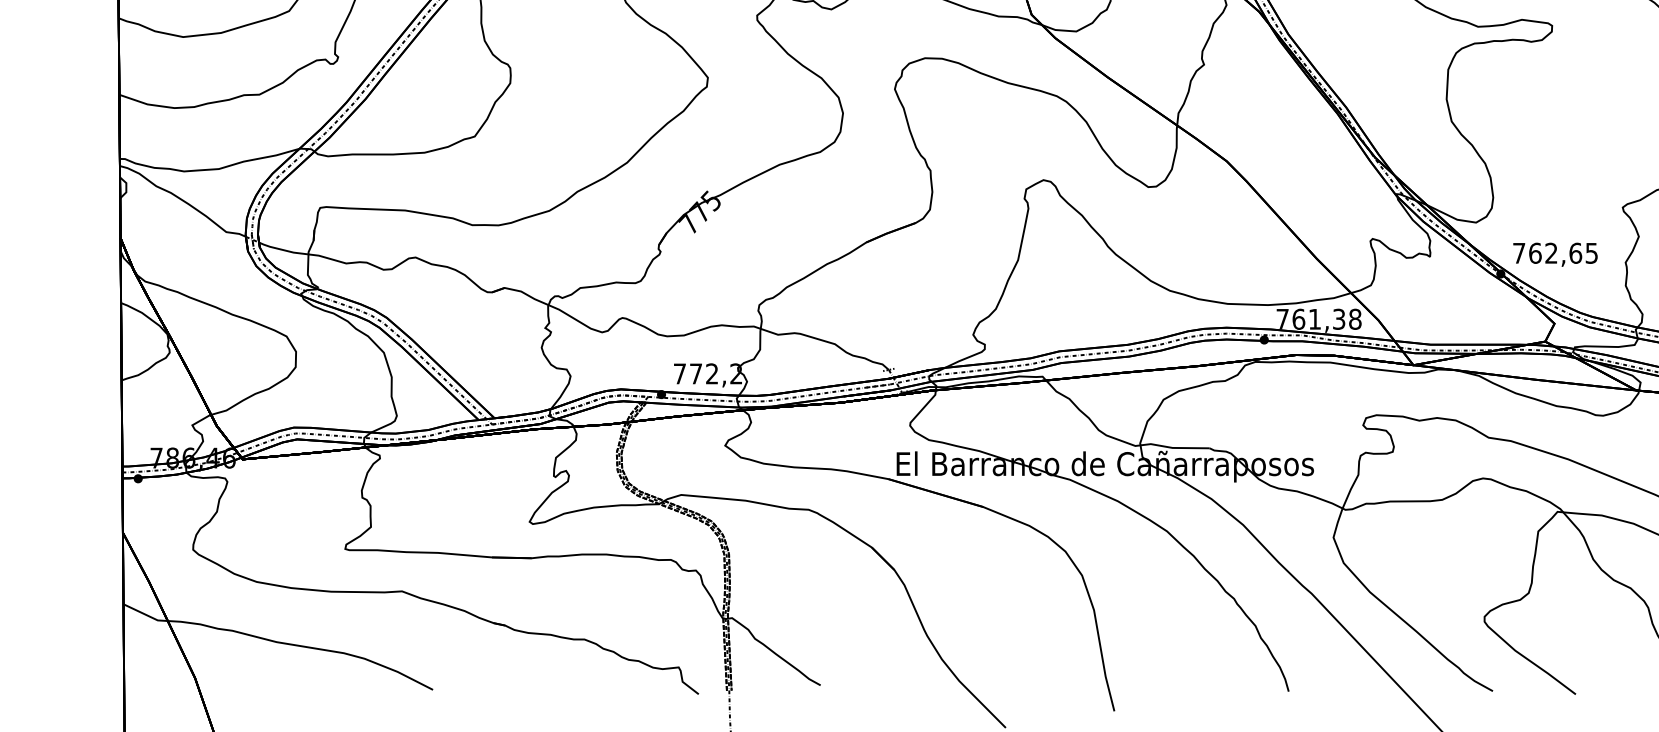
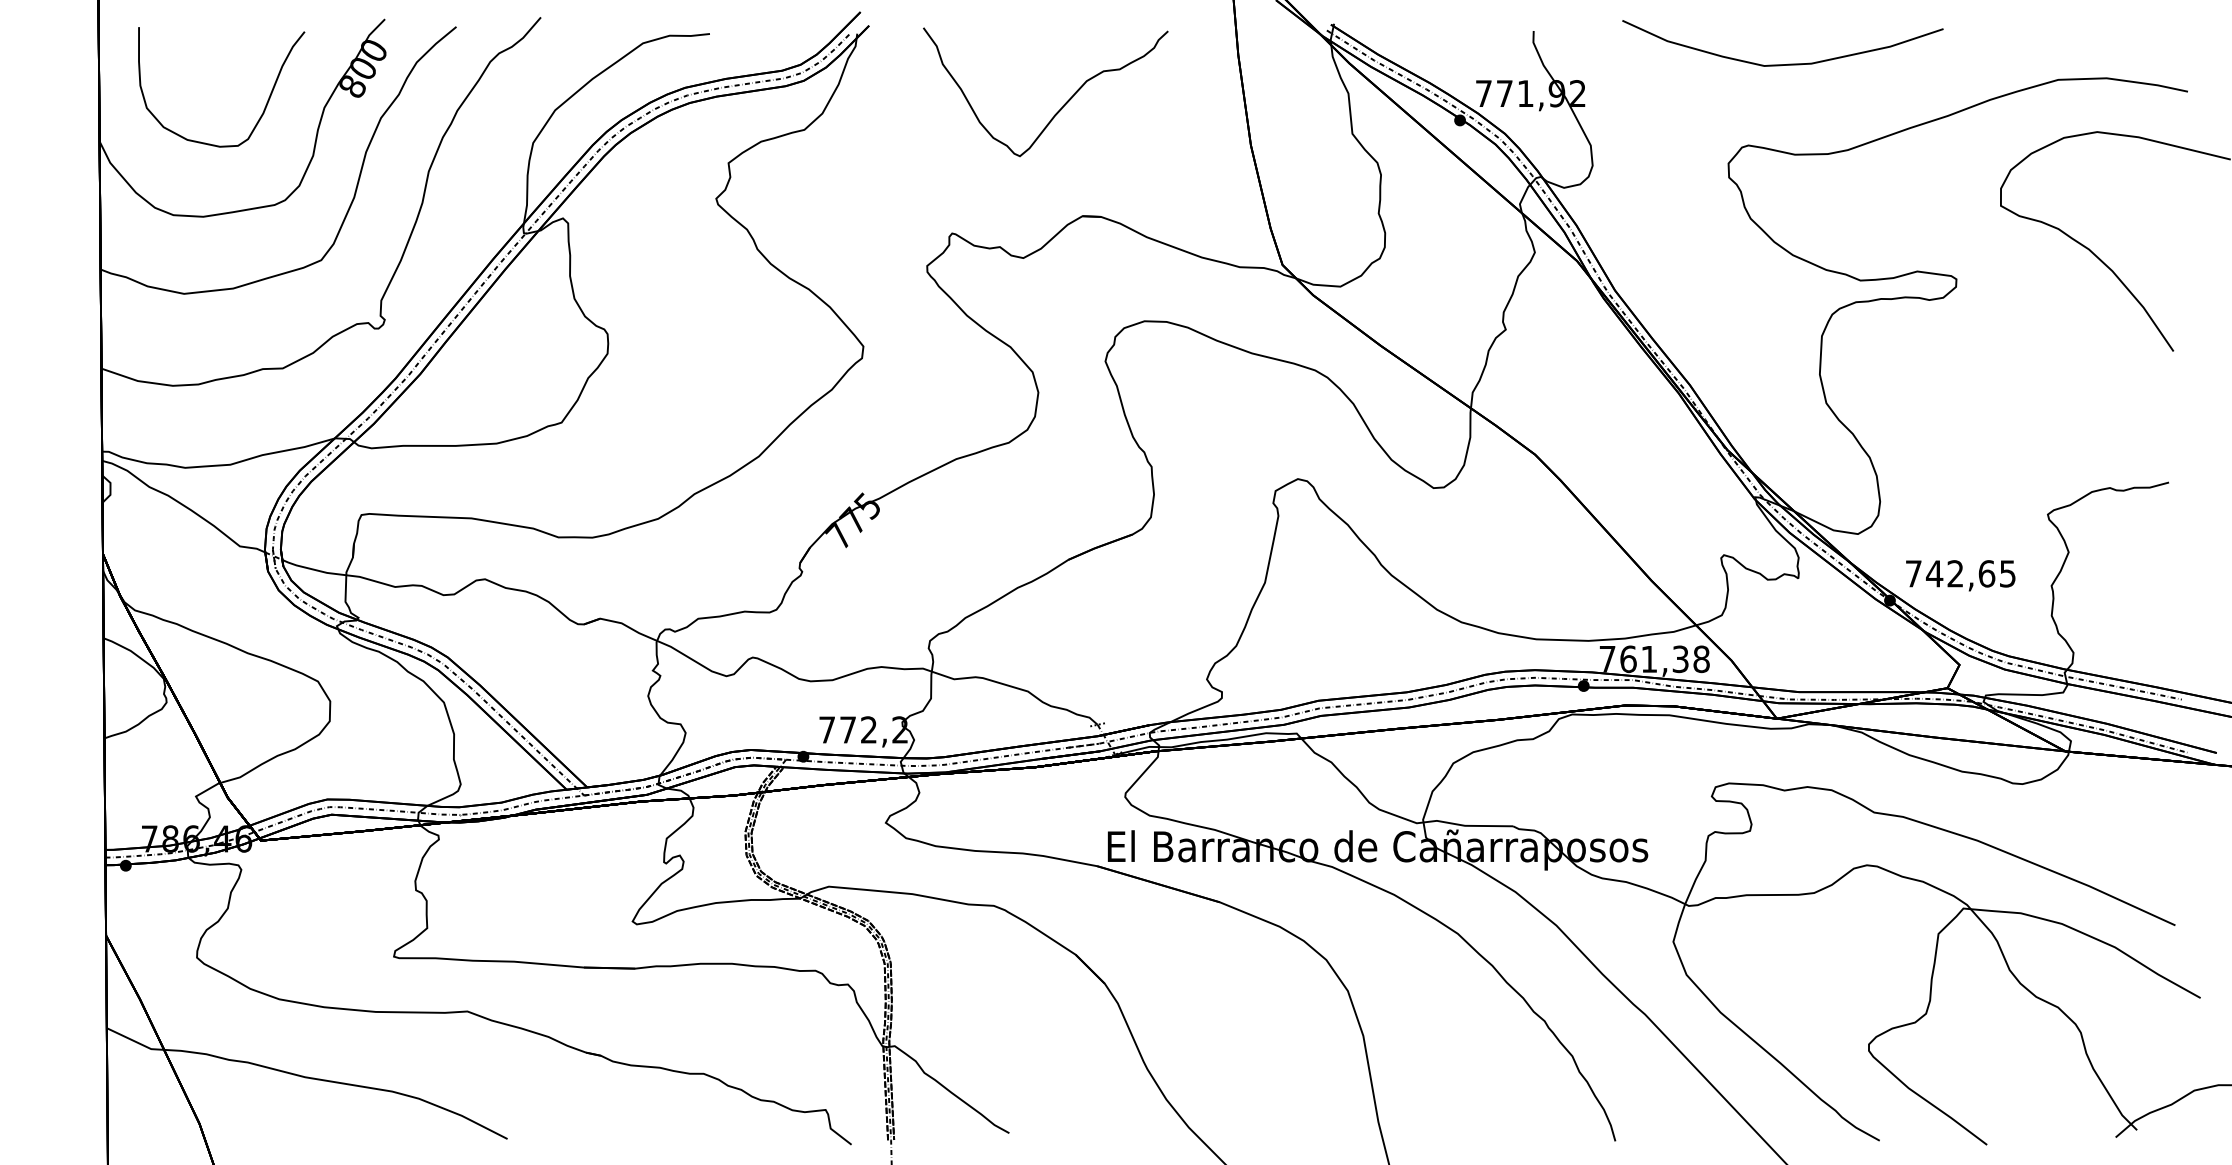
text: (1535, 253) -> (1934, 573), 762,65 -> 742,65

